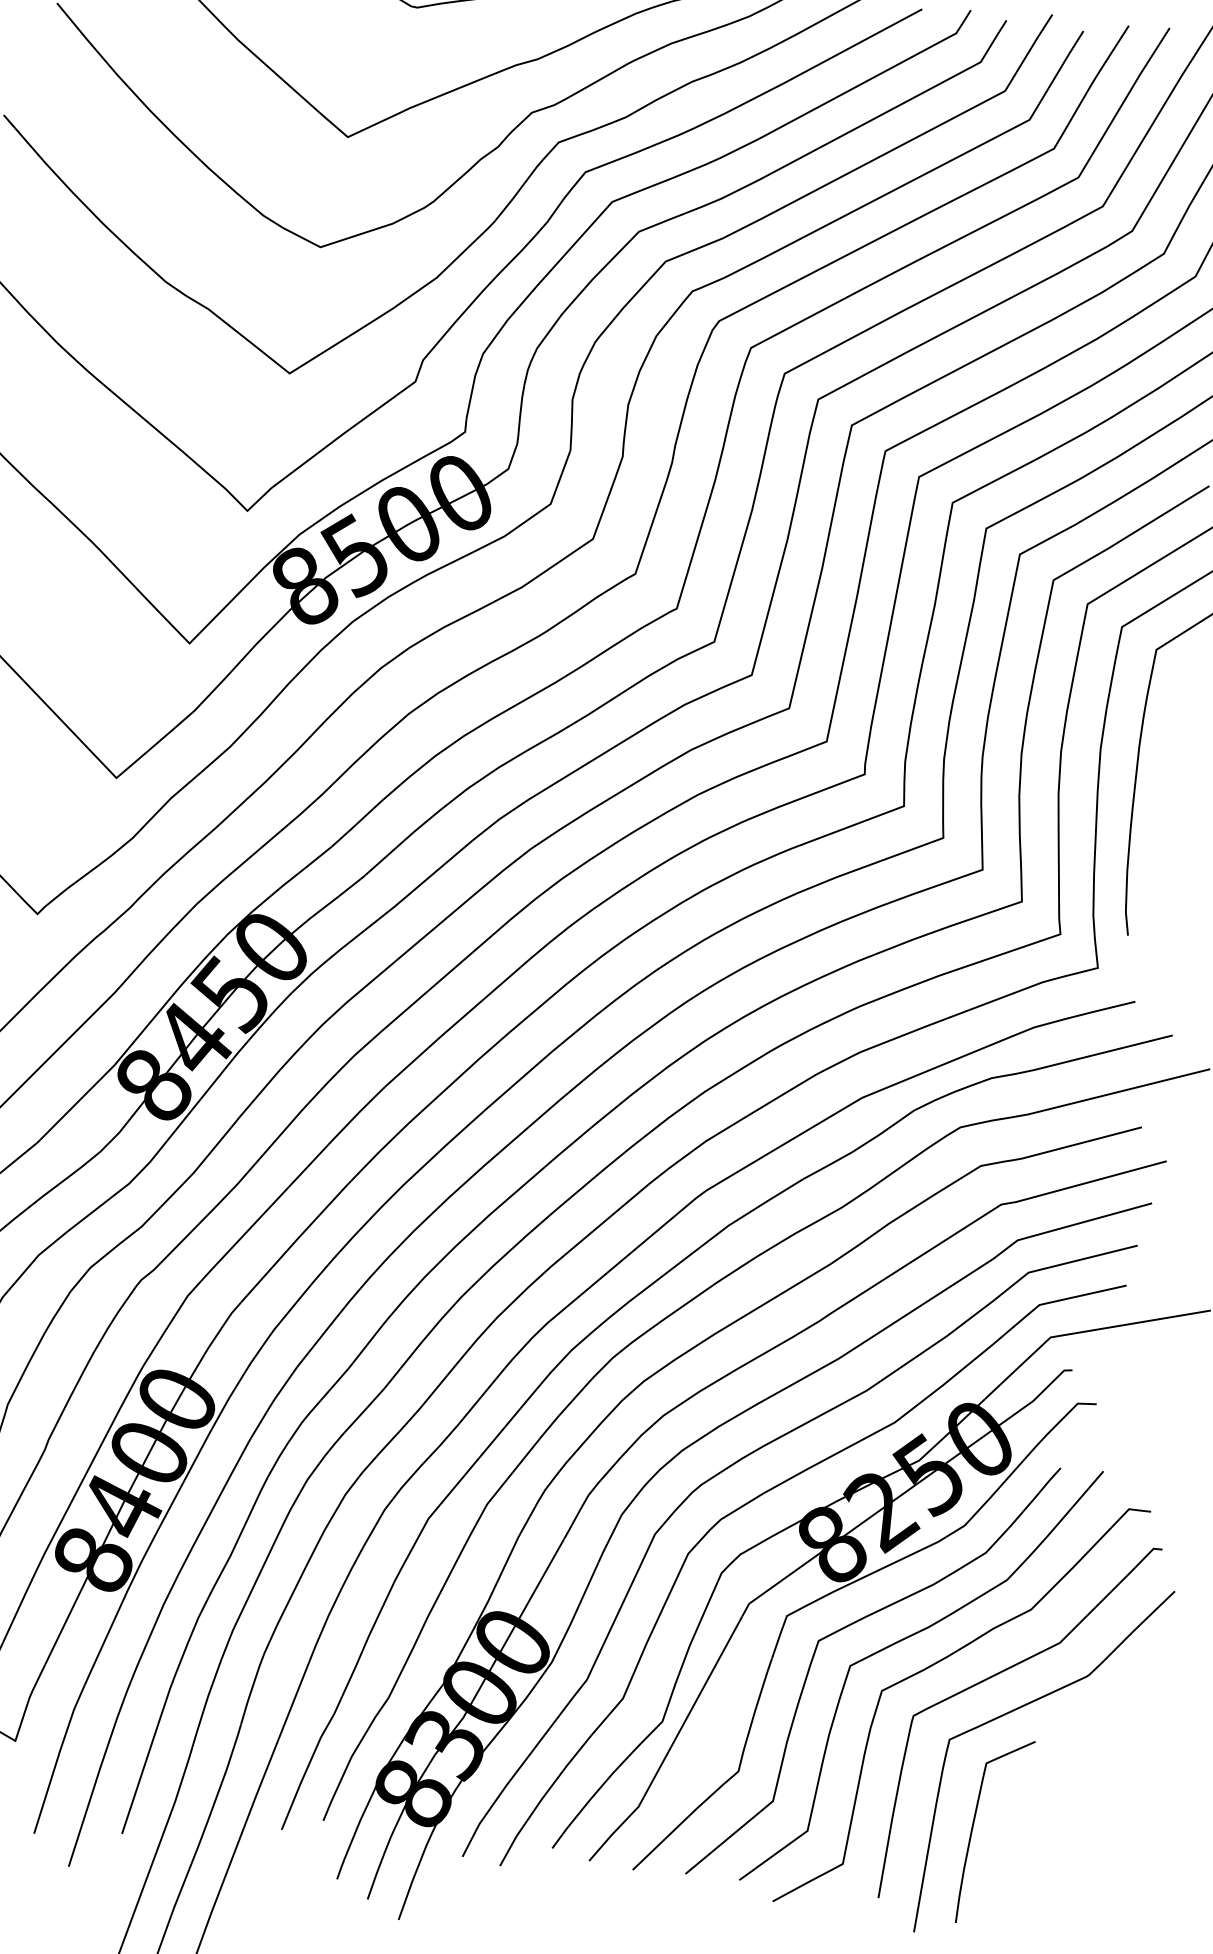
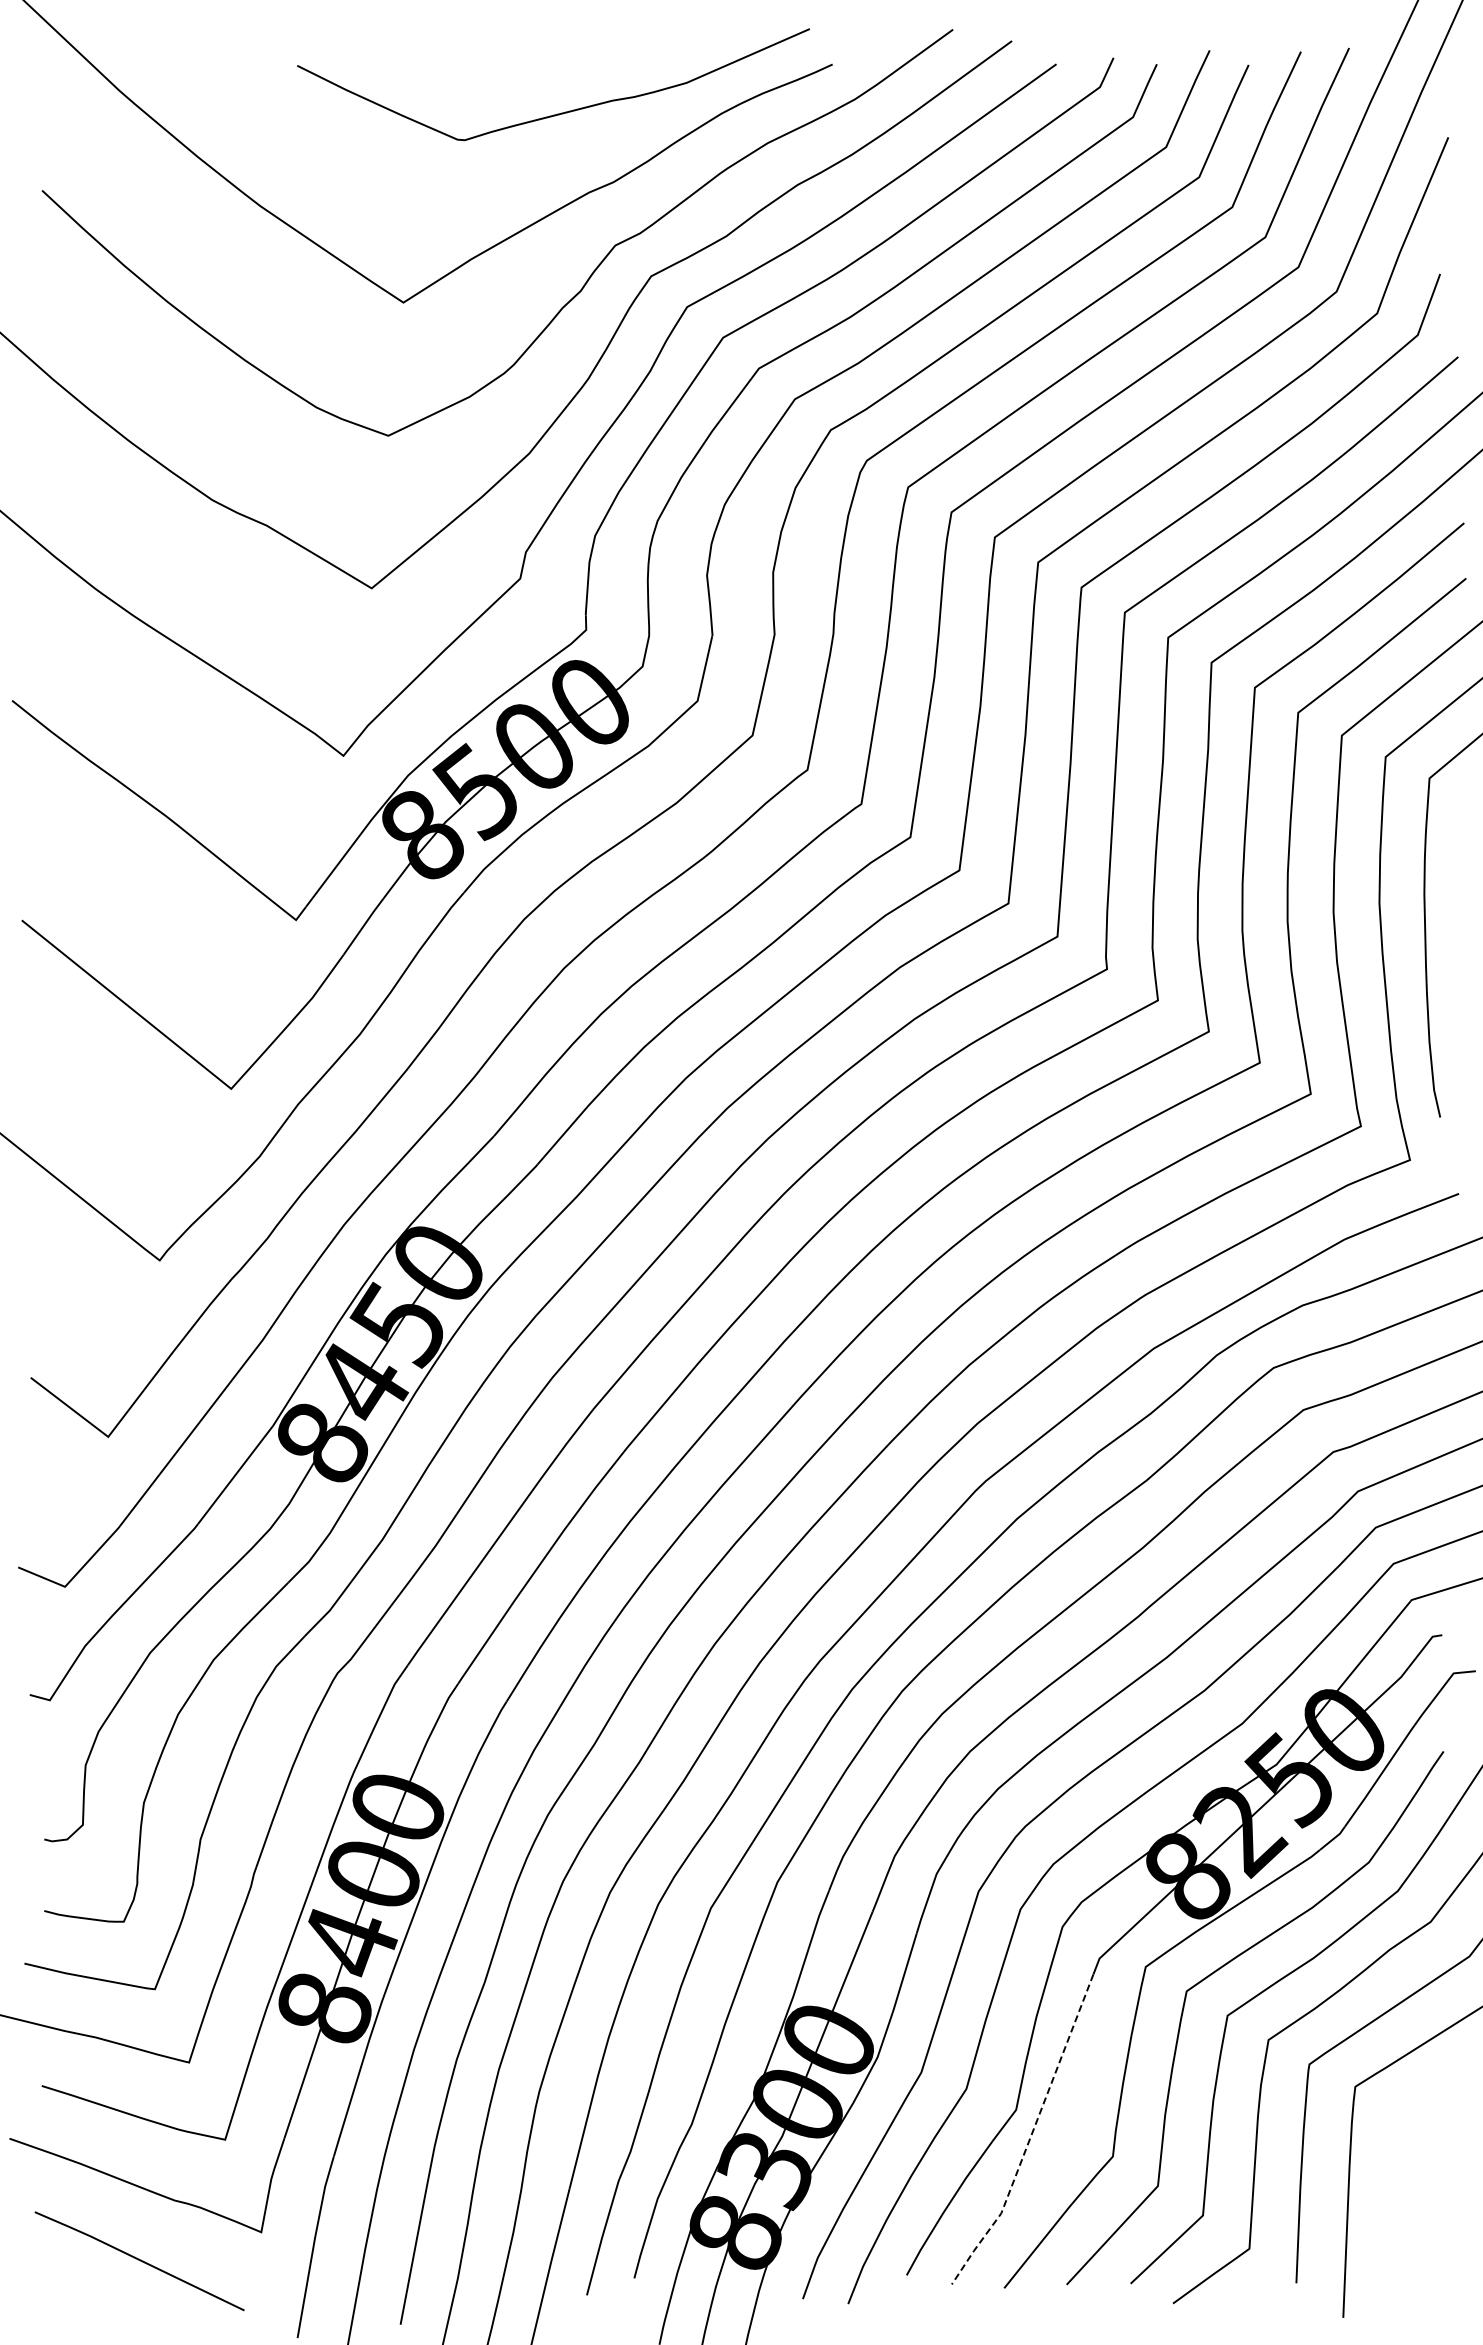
line: (672, 1745) -> (1031, 2136), solid -> dashed
curve: (973, 1828) -> (1396, 2187), removed

